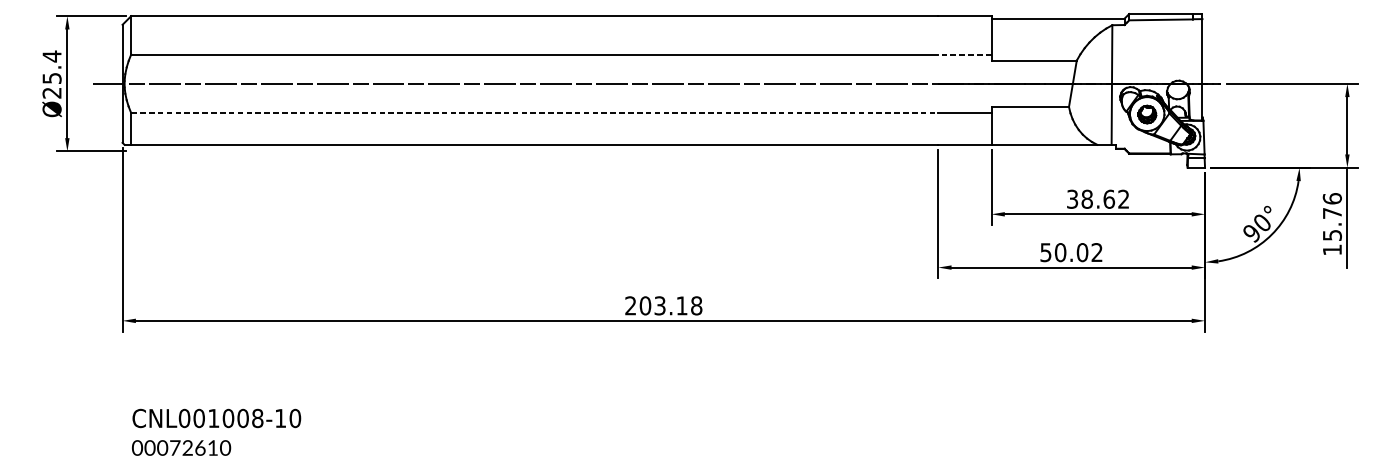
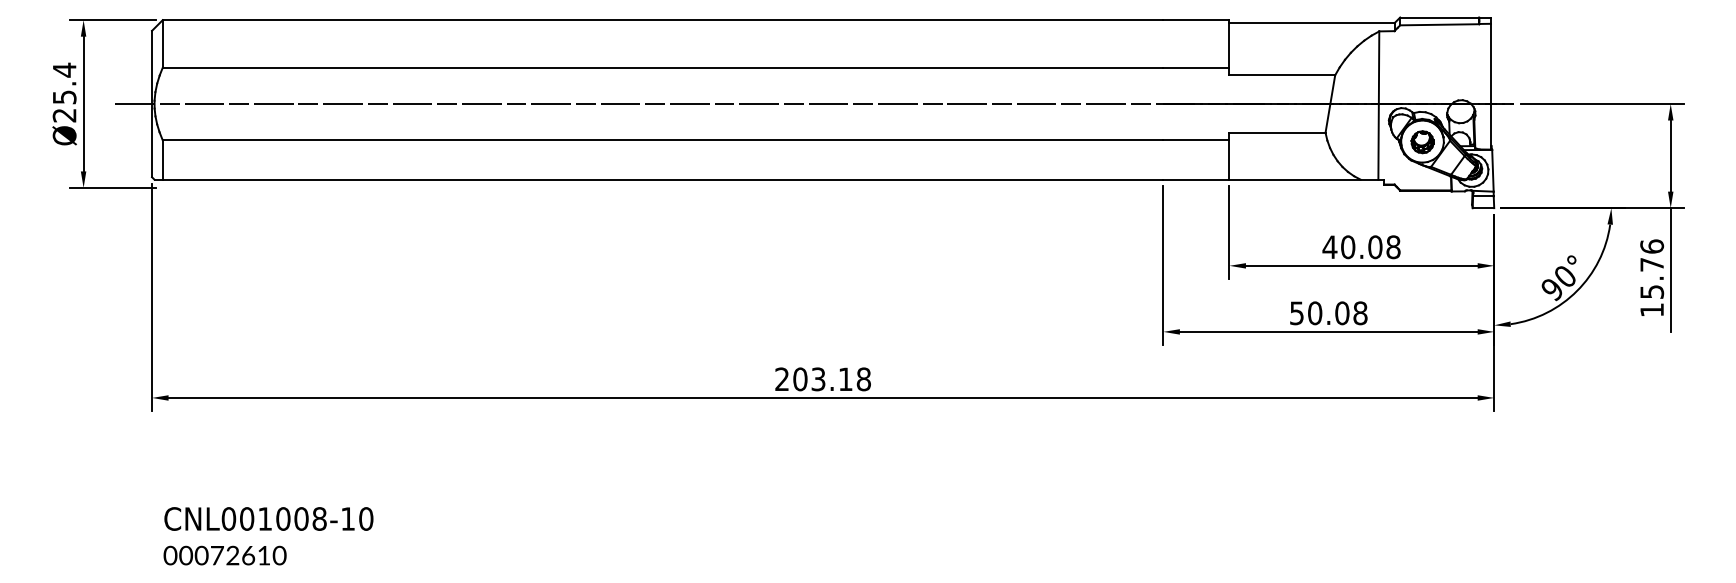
line: (964, 54) -> (1195, 67), dashed -> solid
line: (535, 113) -> (663, 140), dashed -> solid
text: (1098, 199) -> (1361, 247), 38.62 -> 40.08
text: (1097, 252) -> (1360, 313), 50.02 -> 50.08

